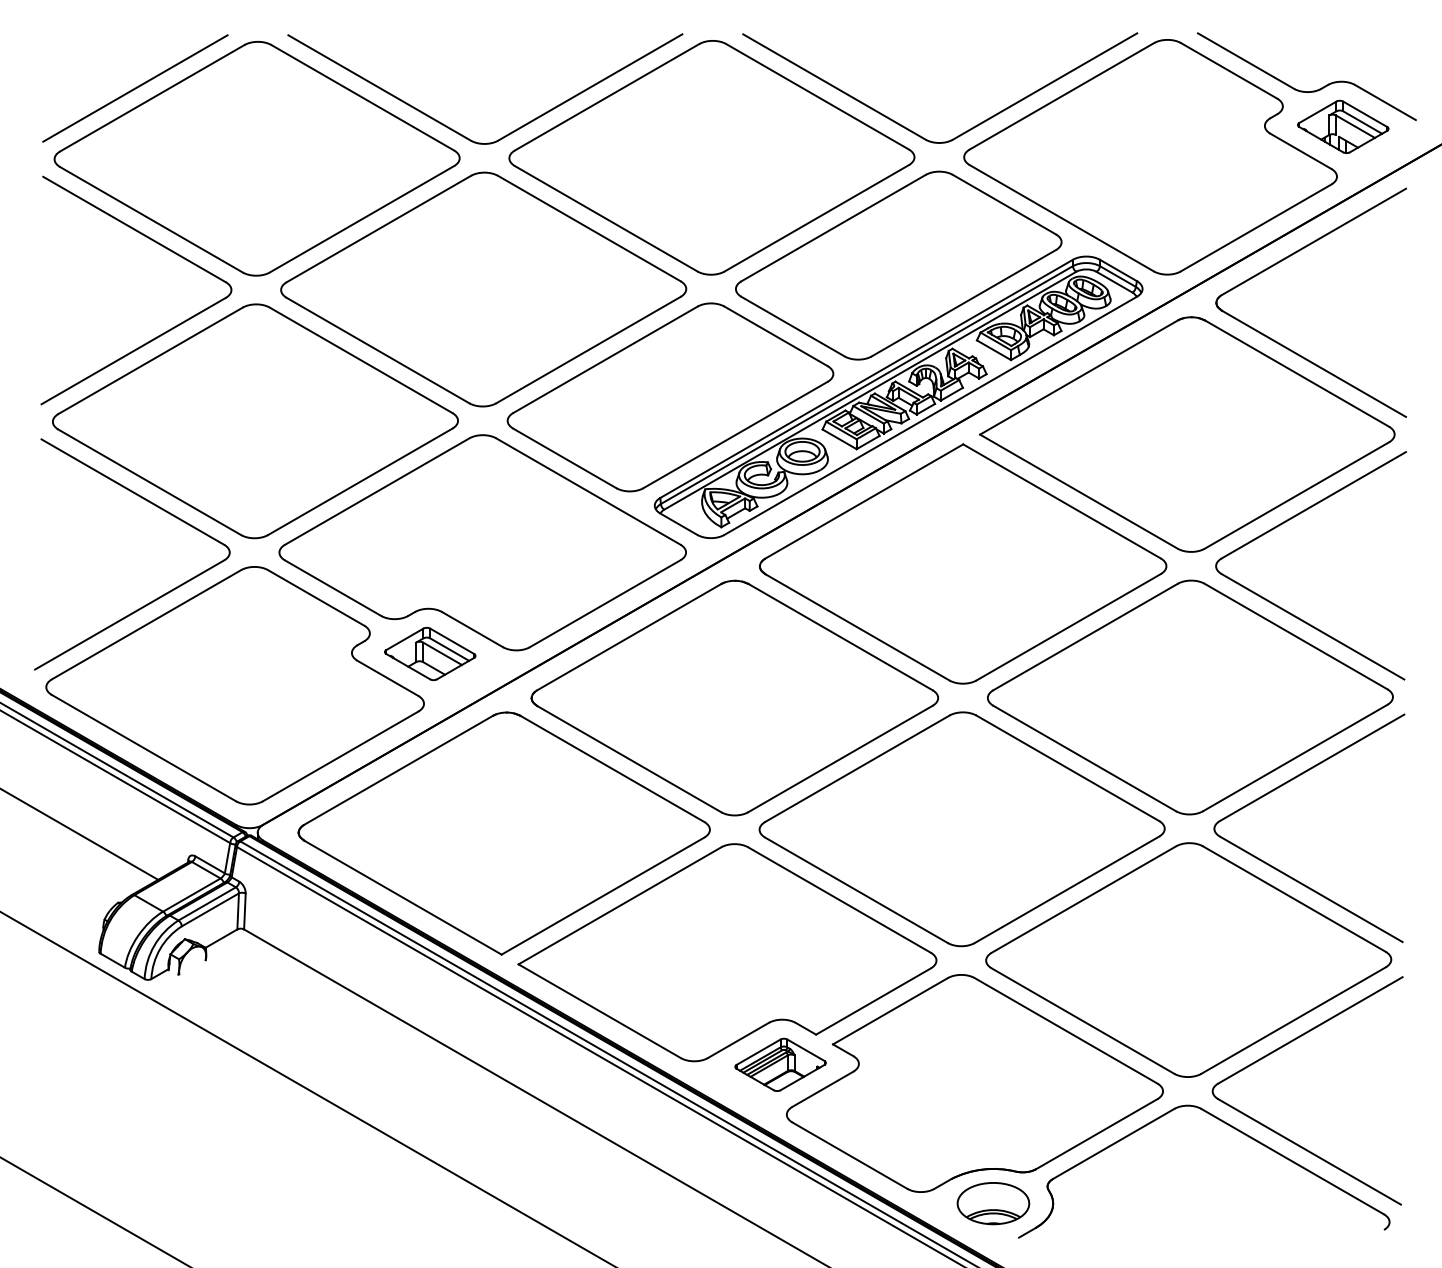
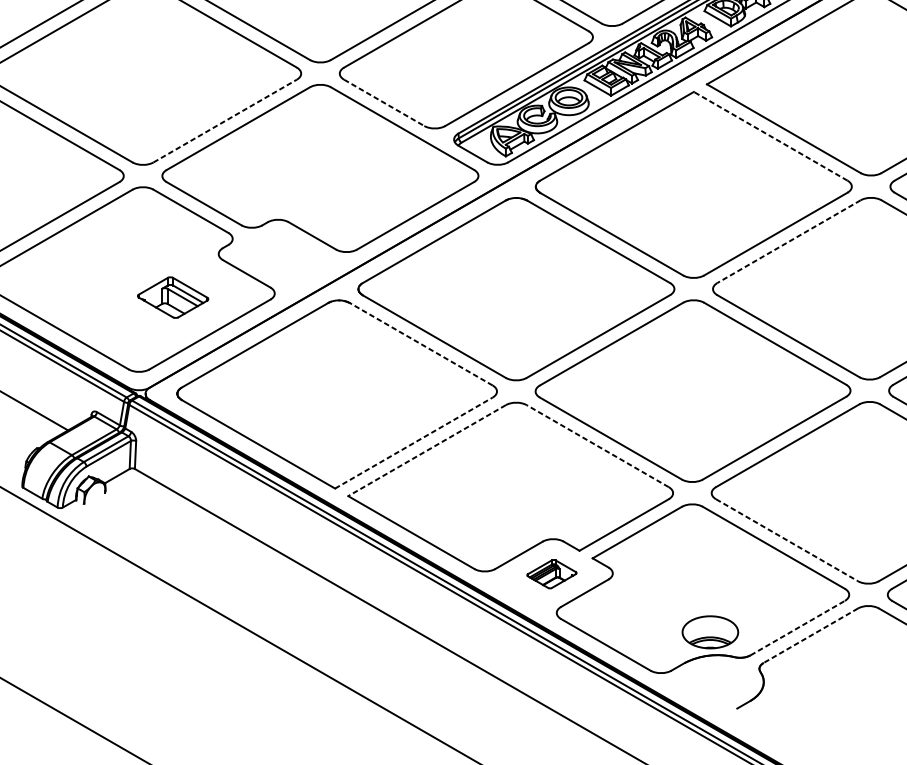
line: (564, 458) -> (383, 102), solid -> dashed
line: (360, 481) -> (225, 120), solid -> dashed
line: (1061, 501) -> (770, 136), solid -> dashed
line: (1085, 637) -> (788, 242), solid -> dashed
part: (430, 653) -> (173, 297), moved
line: (611, 768) -> (420, 343), solid -> dashed
line: (603, 895) -> (414, 442), solid -> dashed
line: (839, 899) -> (597, 445), solid -> dashed
line: (619, 906) -> (426, 451), solid -> dashed
line: (1083, 1021) -> (787, 540), solid -> dashed
part: (780, 1064) -> (551, 573), size x0.7
line: (1096, 1134) -> (797, 628), solid -> dashed
line: (1113, 1143) -> (810, 635), solid -> dashed
part: (993, 1203) -> (710, 632), moved

